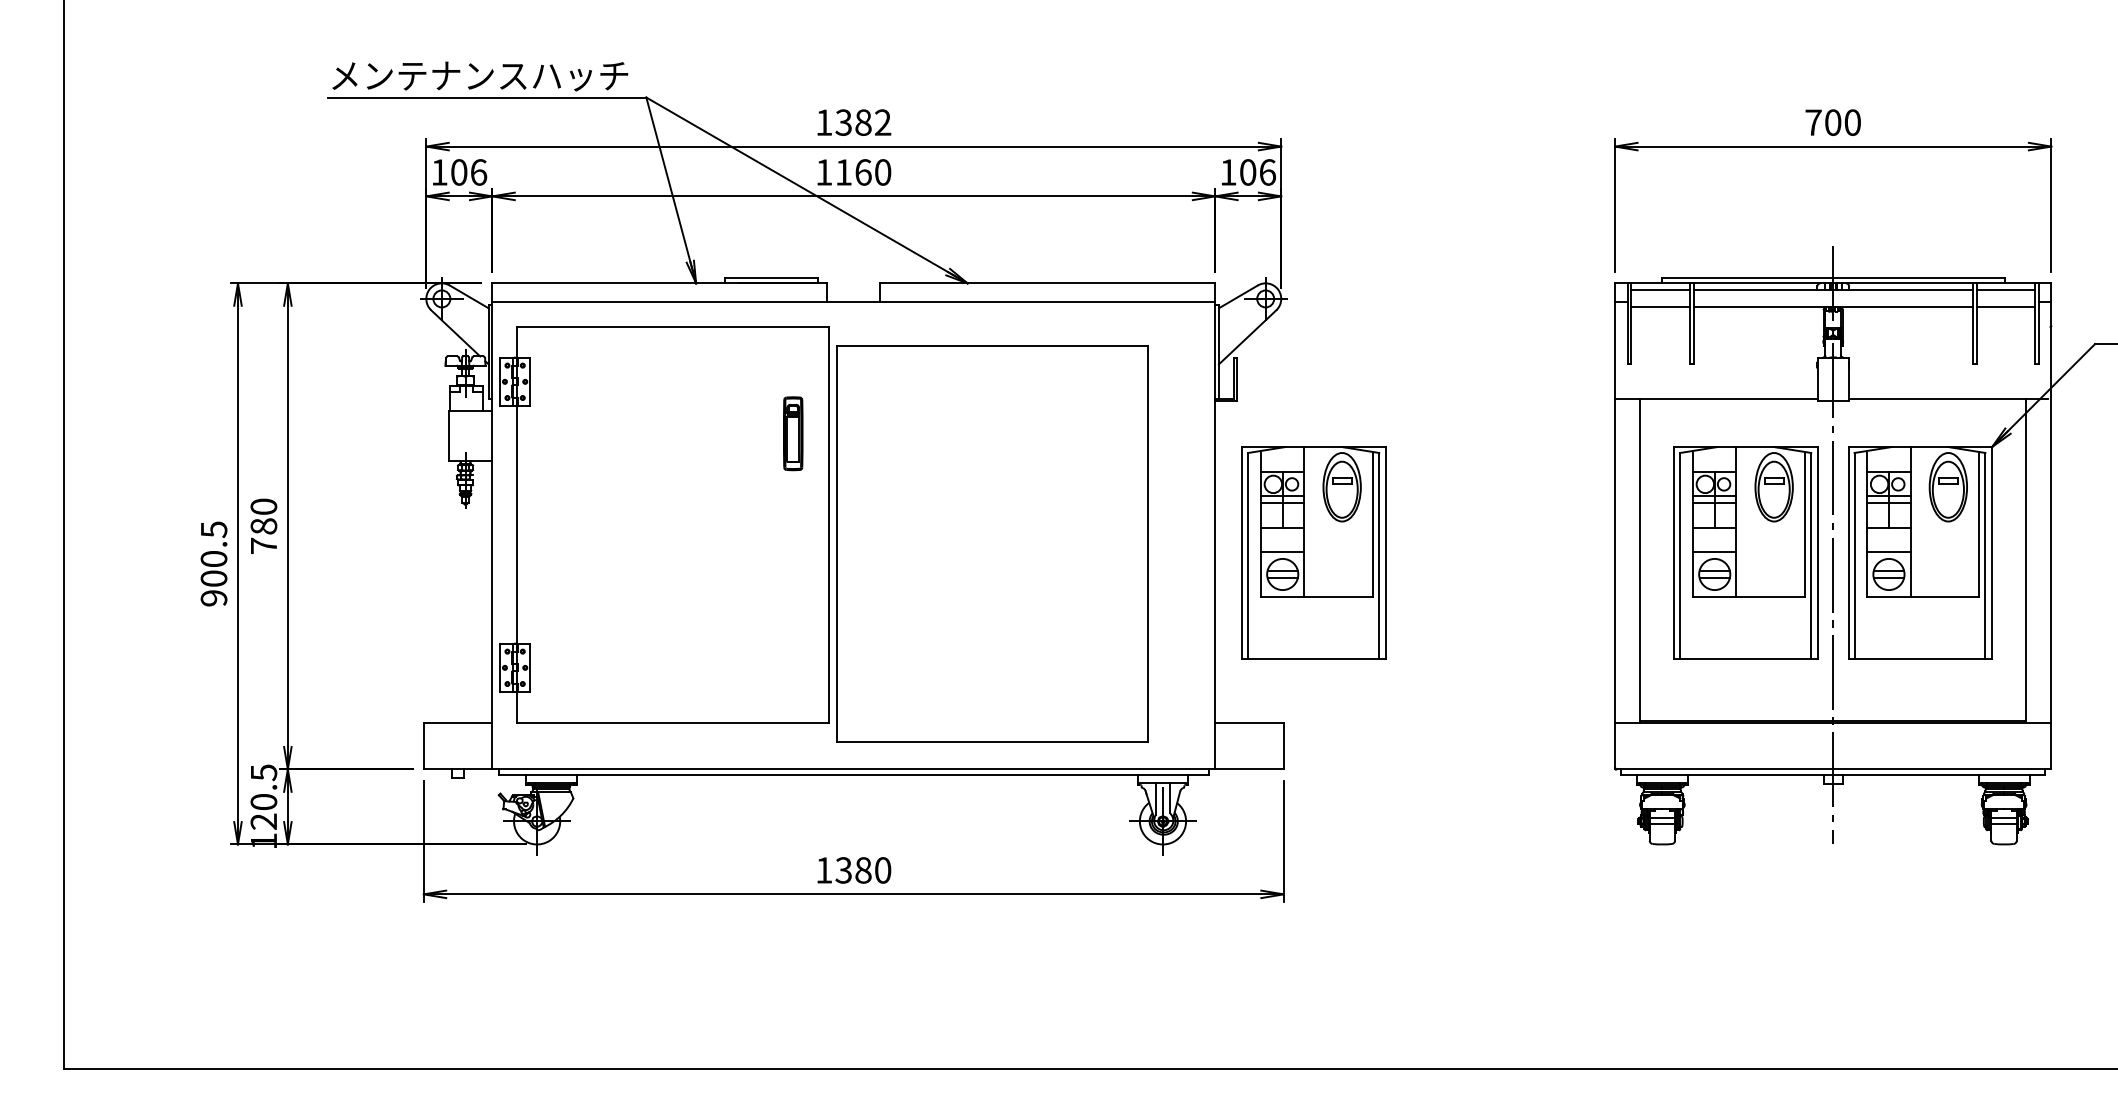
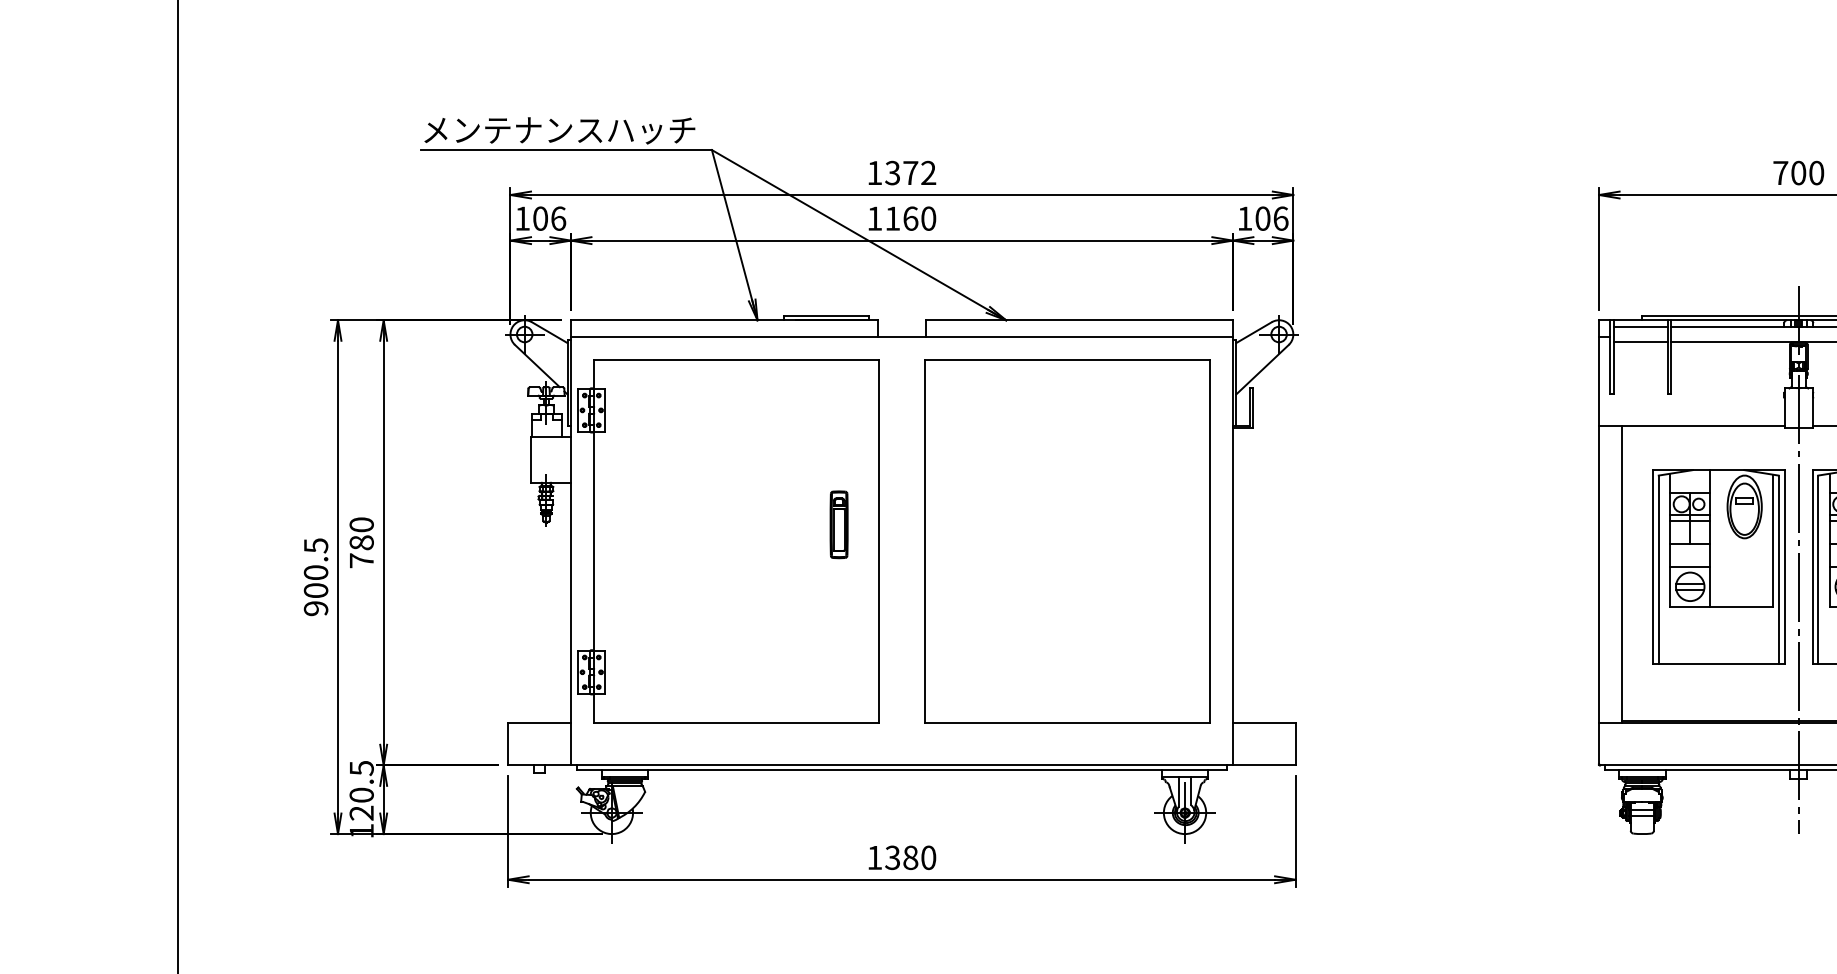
text: (863, 122) -> (910, 172), 1382 -> 1372
part: (793, 433) -> (839, 524), moved
part: (992, 543) -> (1067, 541), moved
part: (1313, 552) -> (1322, 566), removed

